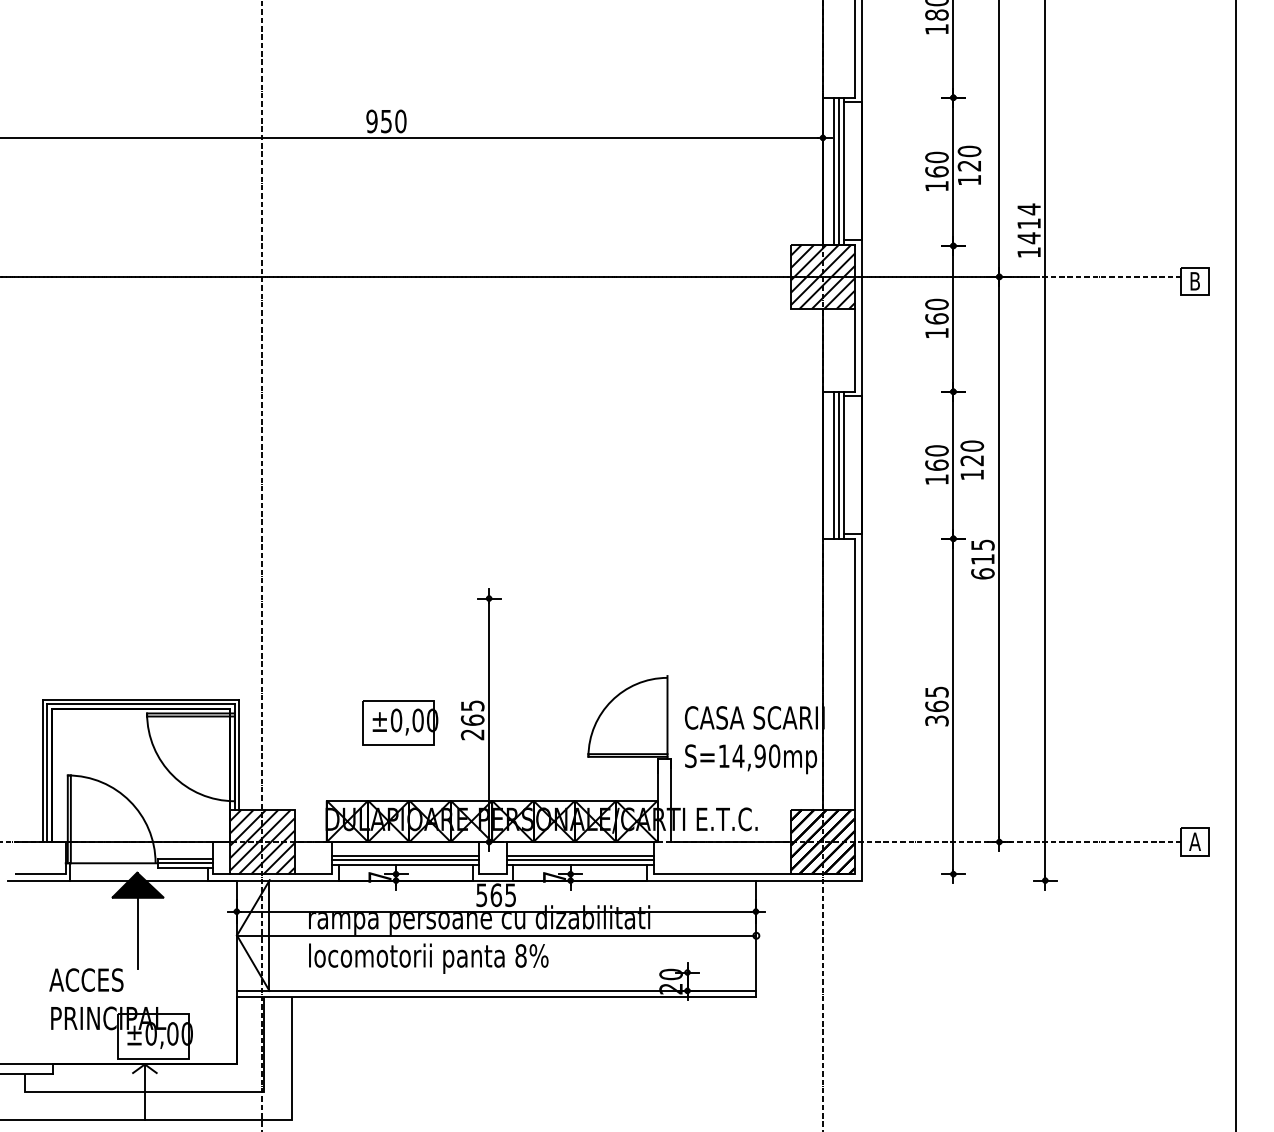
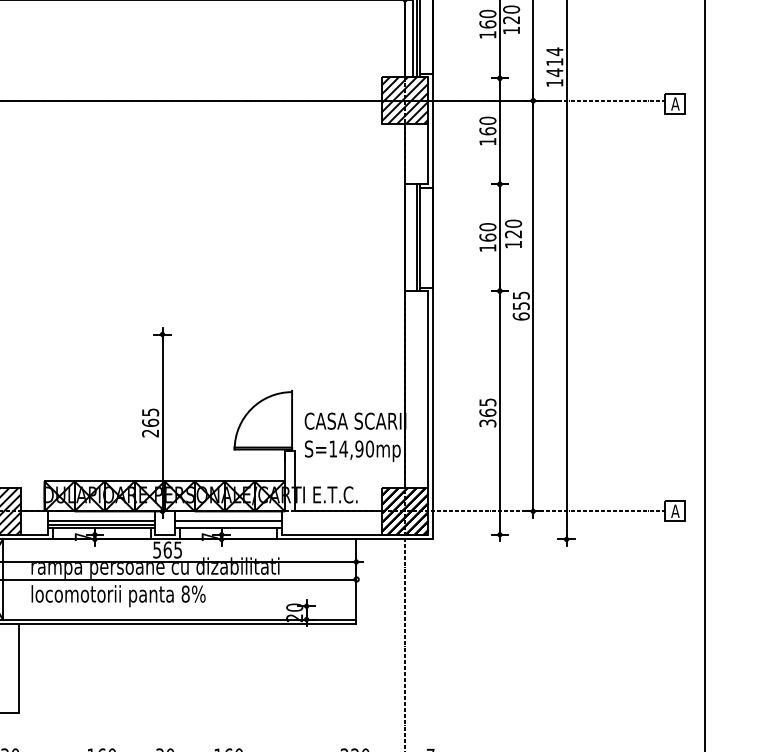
text: (1194, 281) -> (675, 104), B -> A
line: (834, 464) -> (413, 237), removed
text: (982, 559) -> (520, 306), 615 -> 655
part: (400, 722) -> (98, 424), removed
line: (579, 860) -> (228, 524), removed

